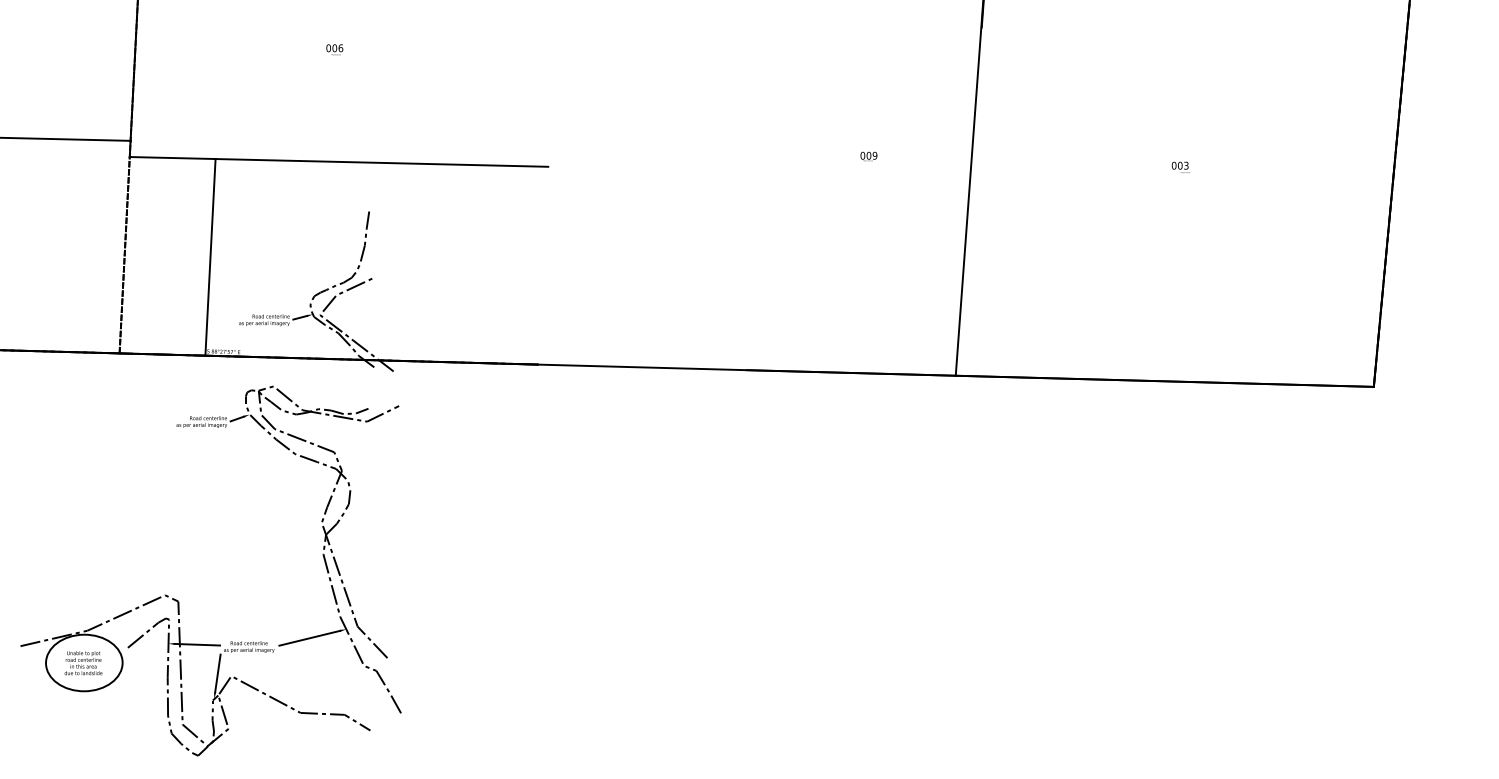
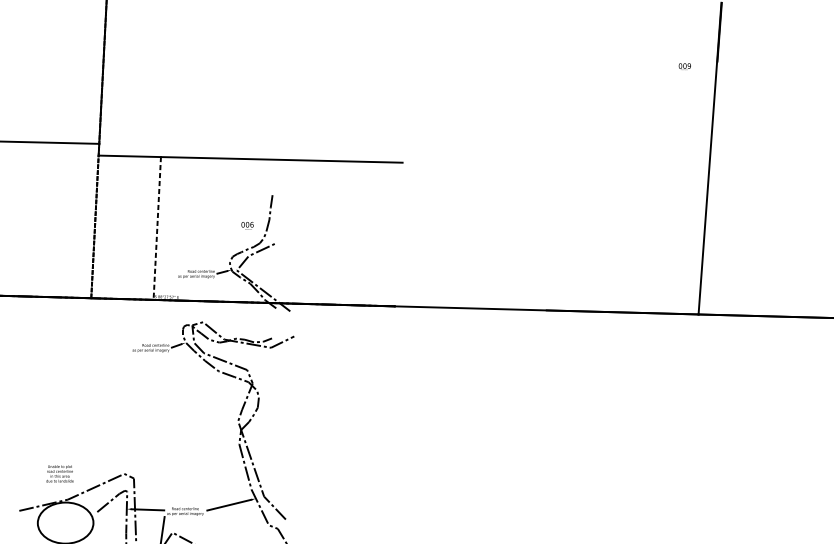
text: (334, 49) -> (247, 225), moved
text: (868, 156) -> (684, 66), moved
line: (210, 257) -> (157, 228), solid -> dashed
text: (83, 663) -> (59, 474), moved

